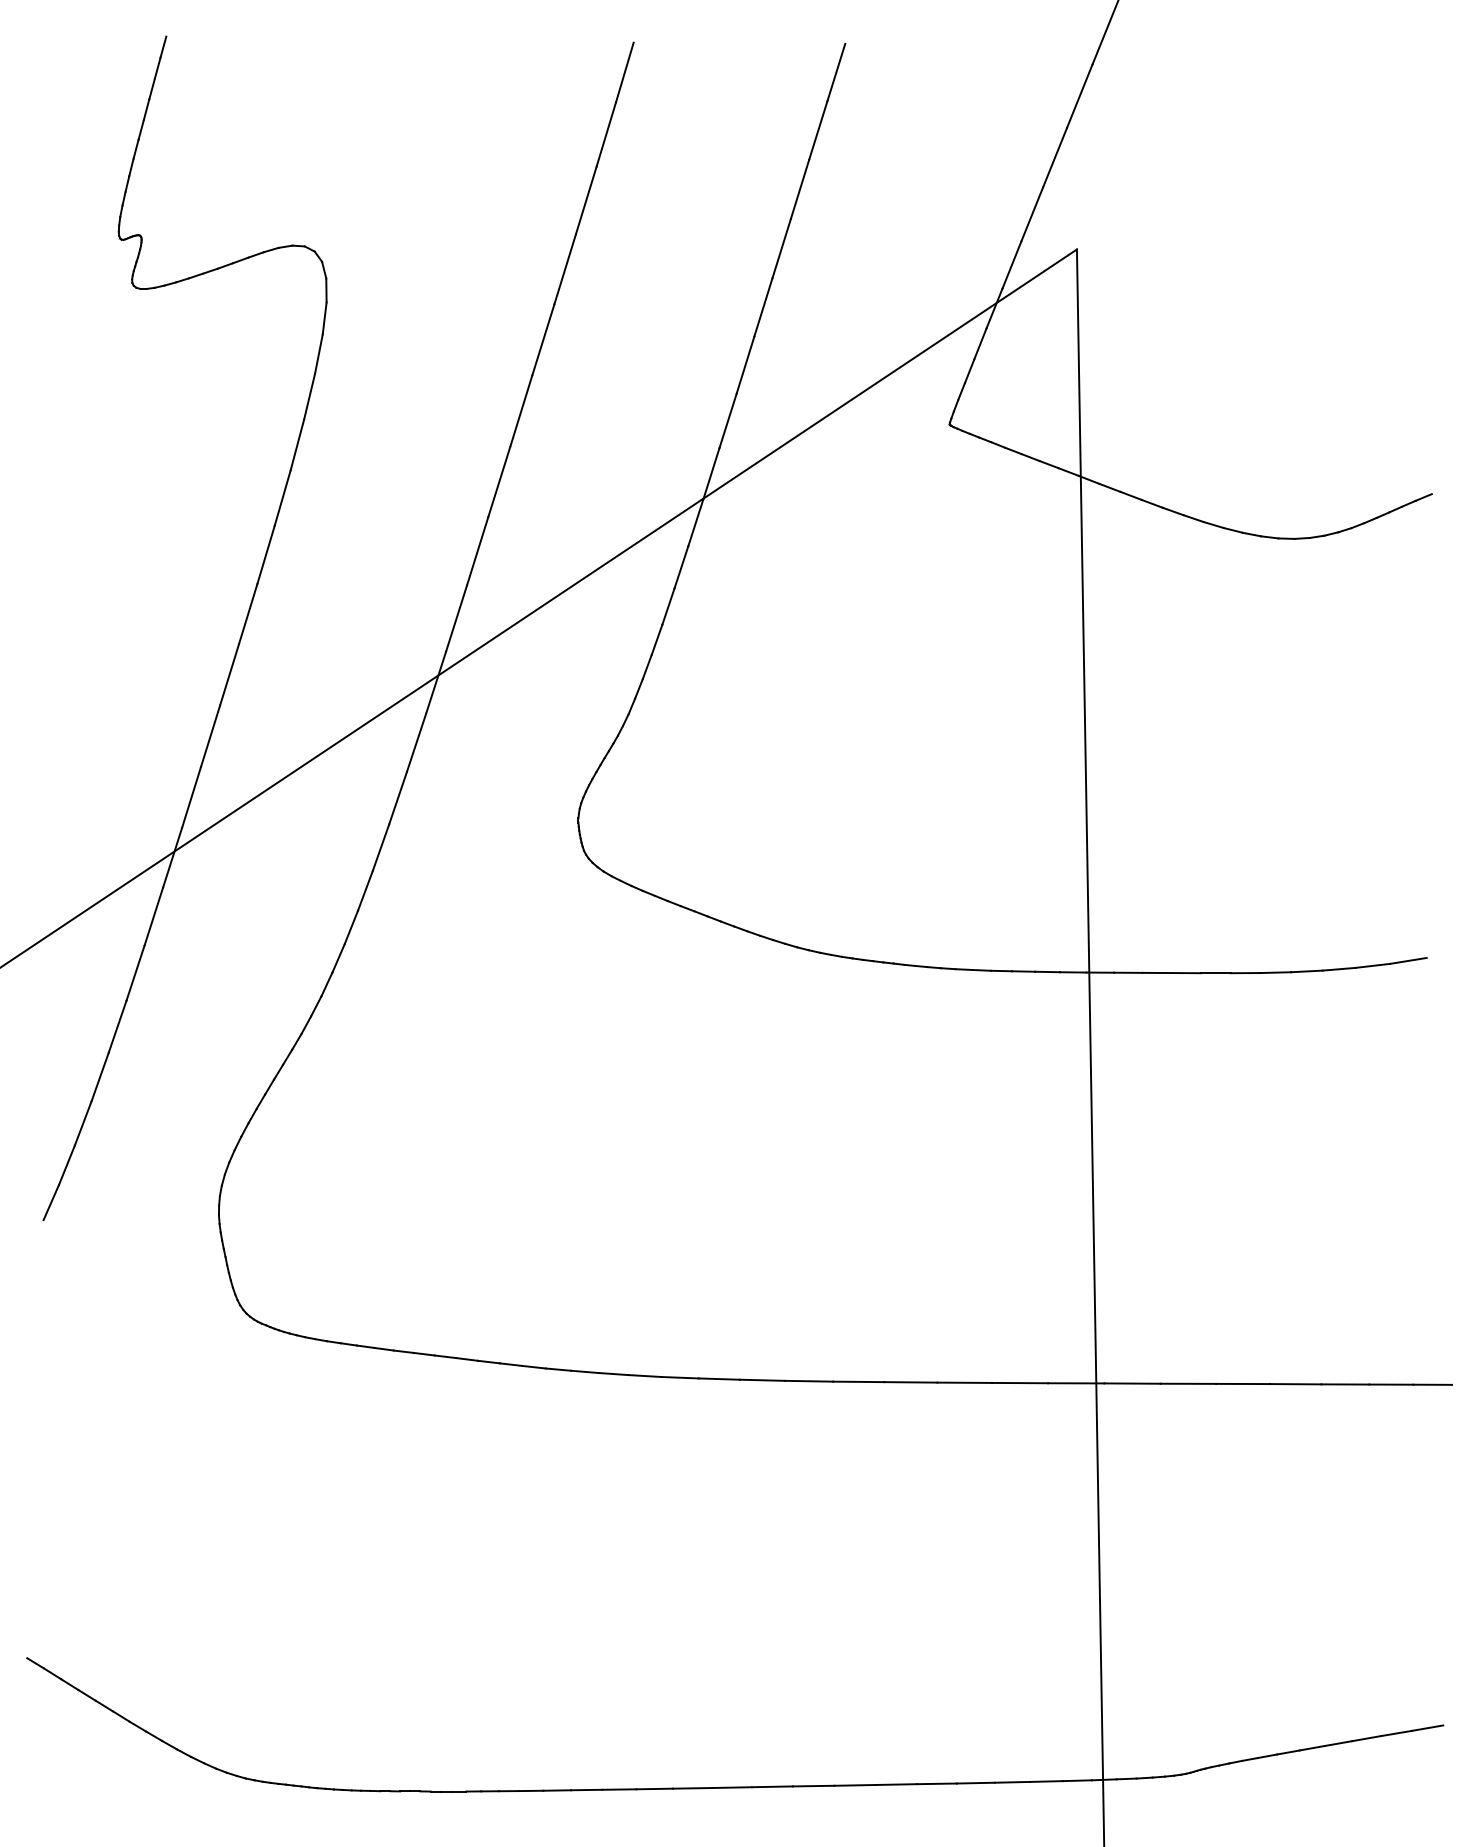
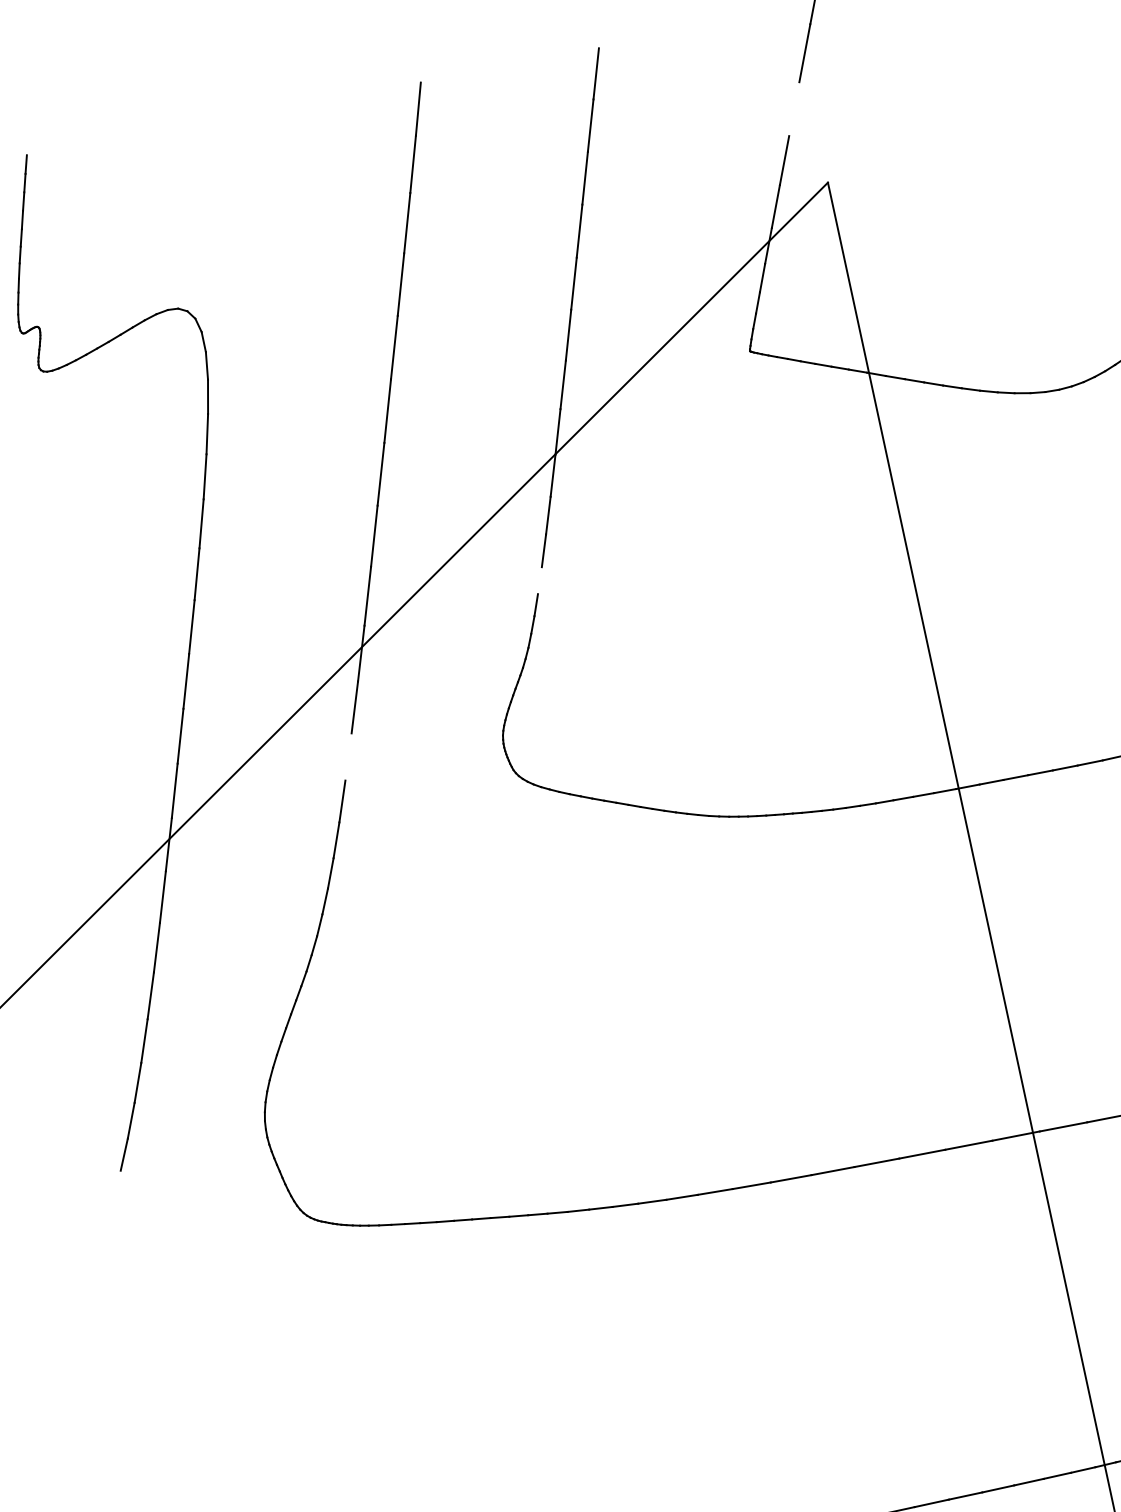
line: (1054, 157) -> (793, 109), removed
line: (656, 639) -> (539, 580), removed
line: (397, 797) -> (347, 756), removed

